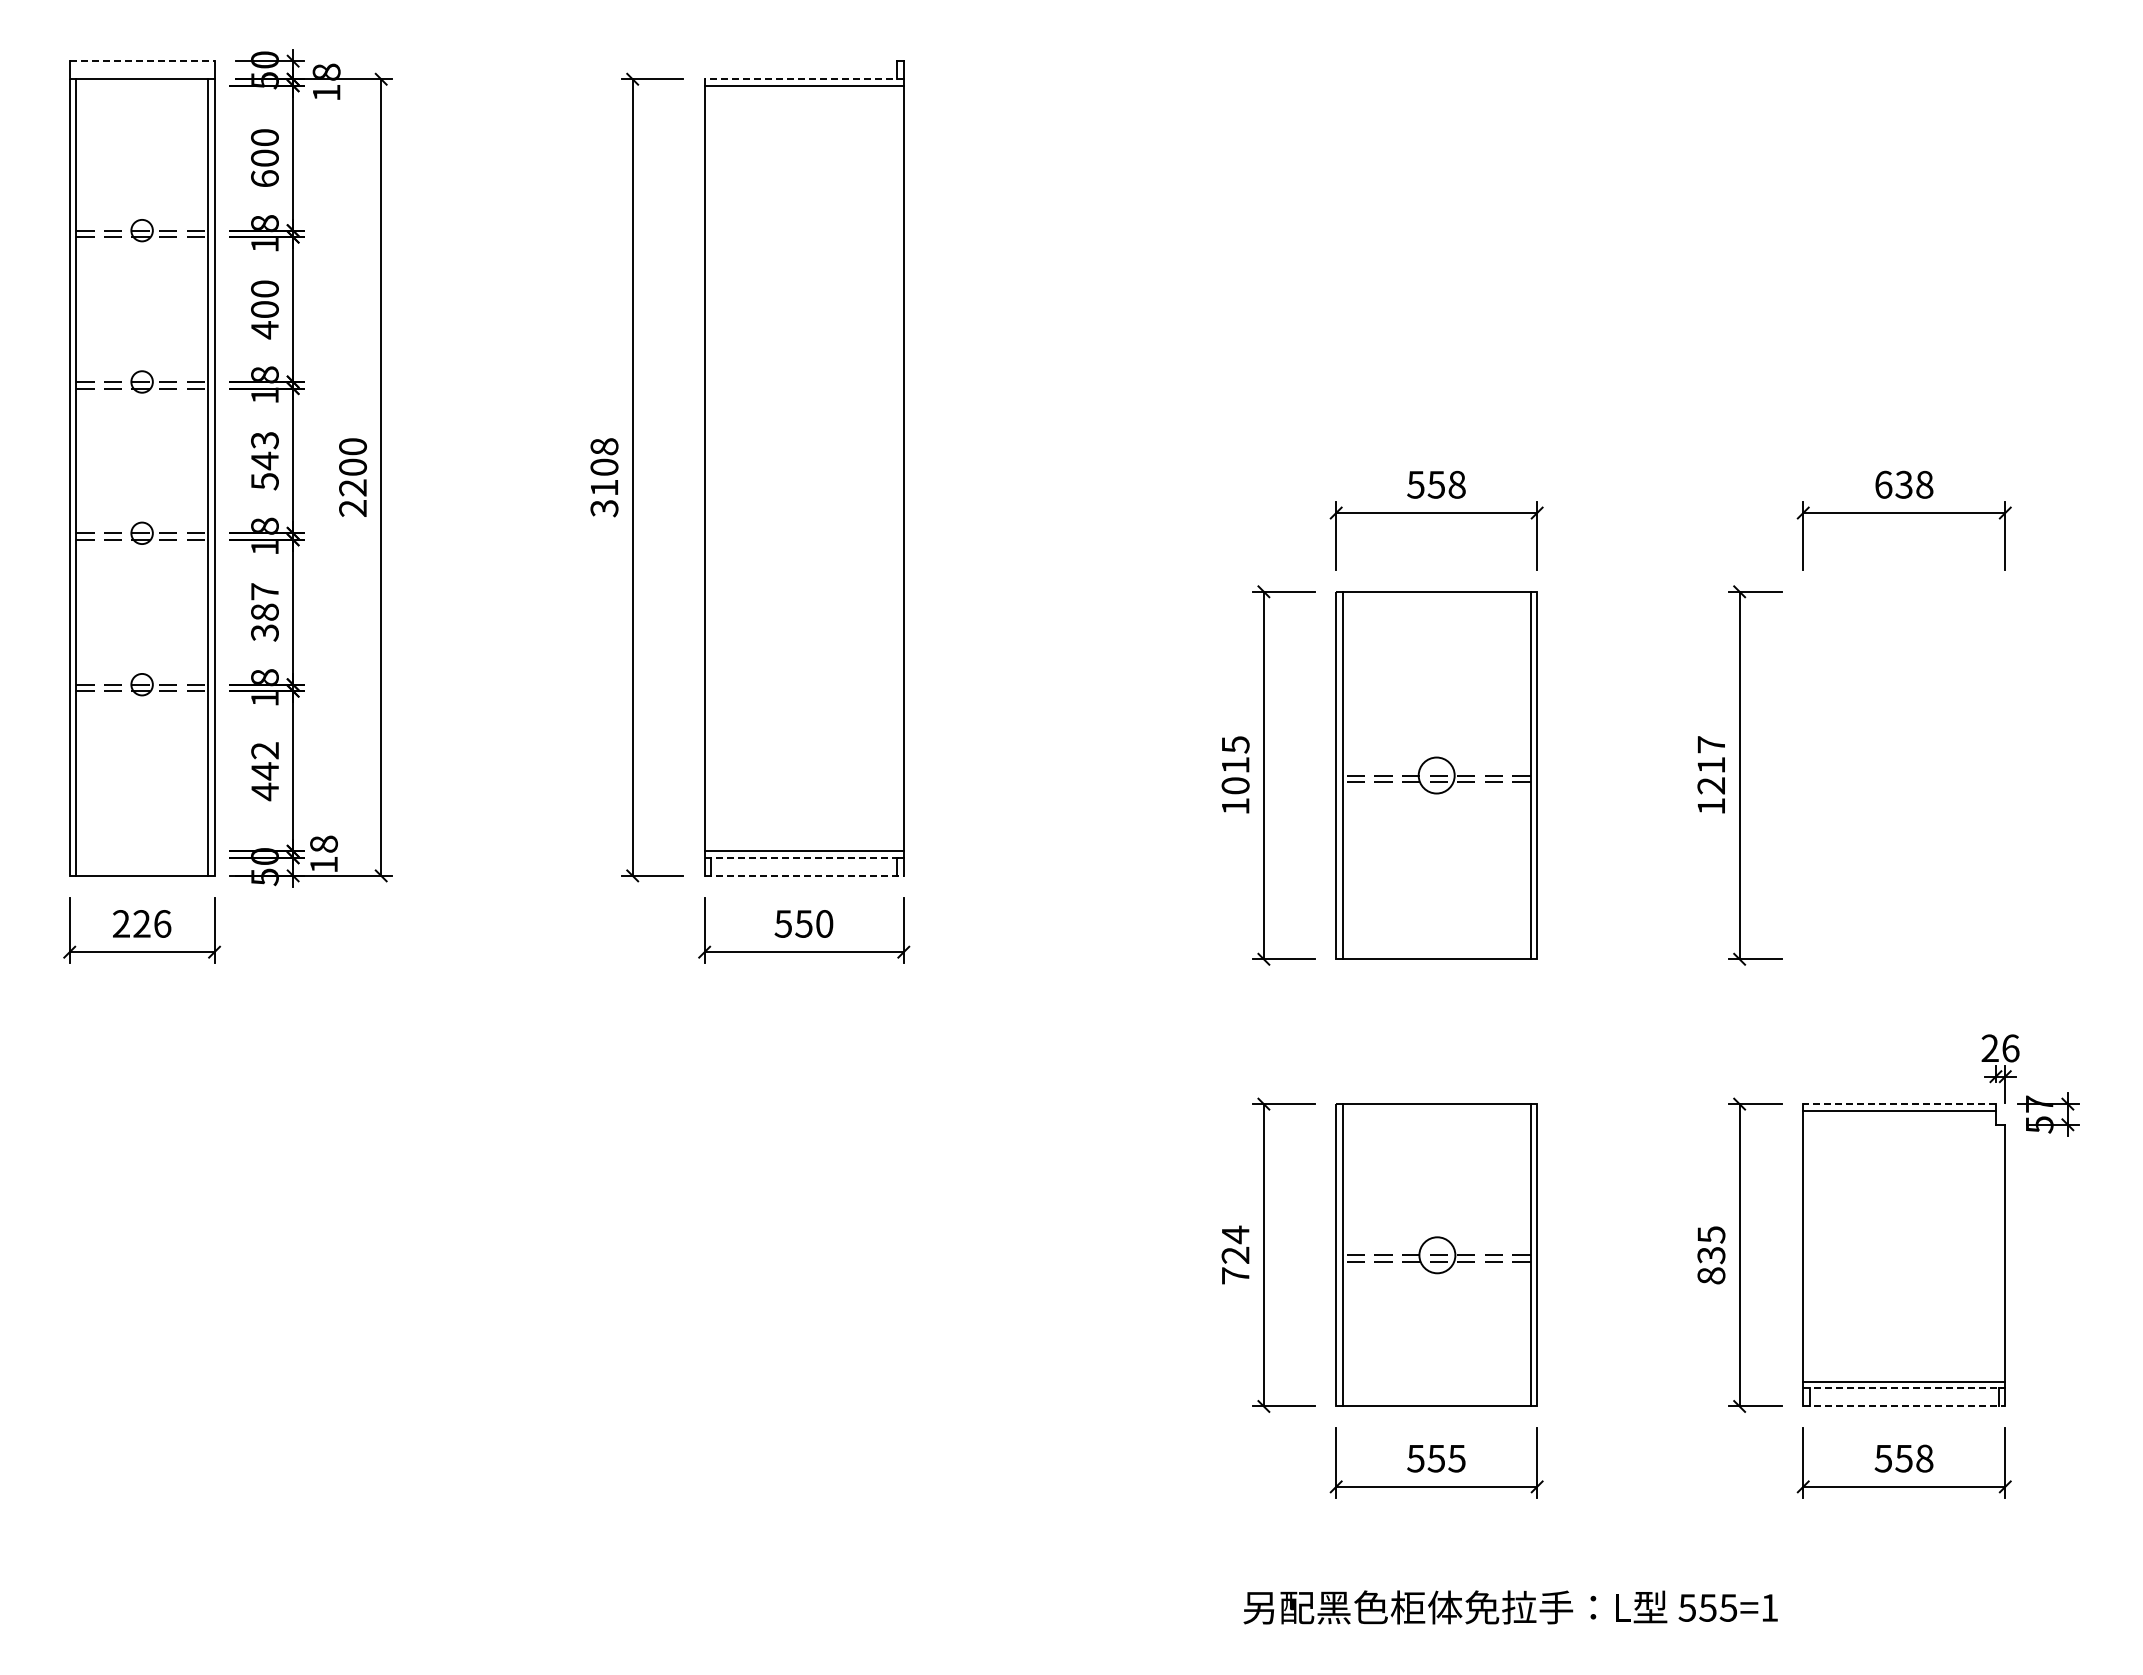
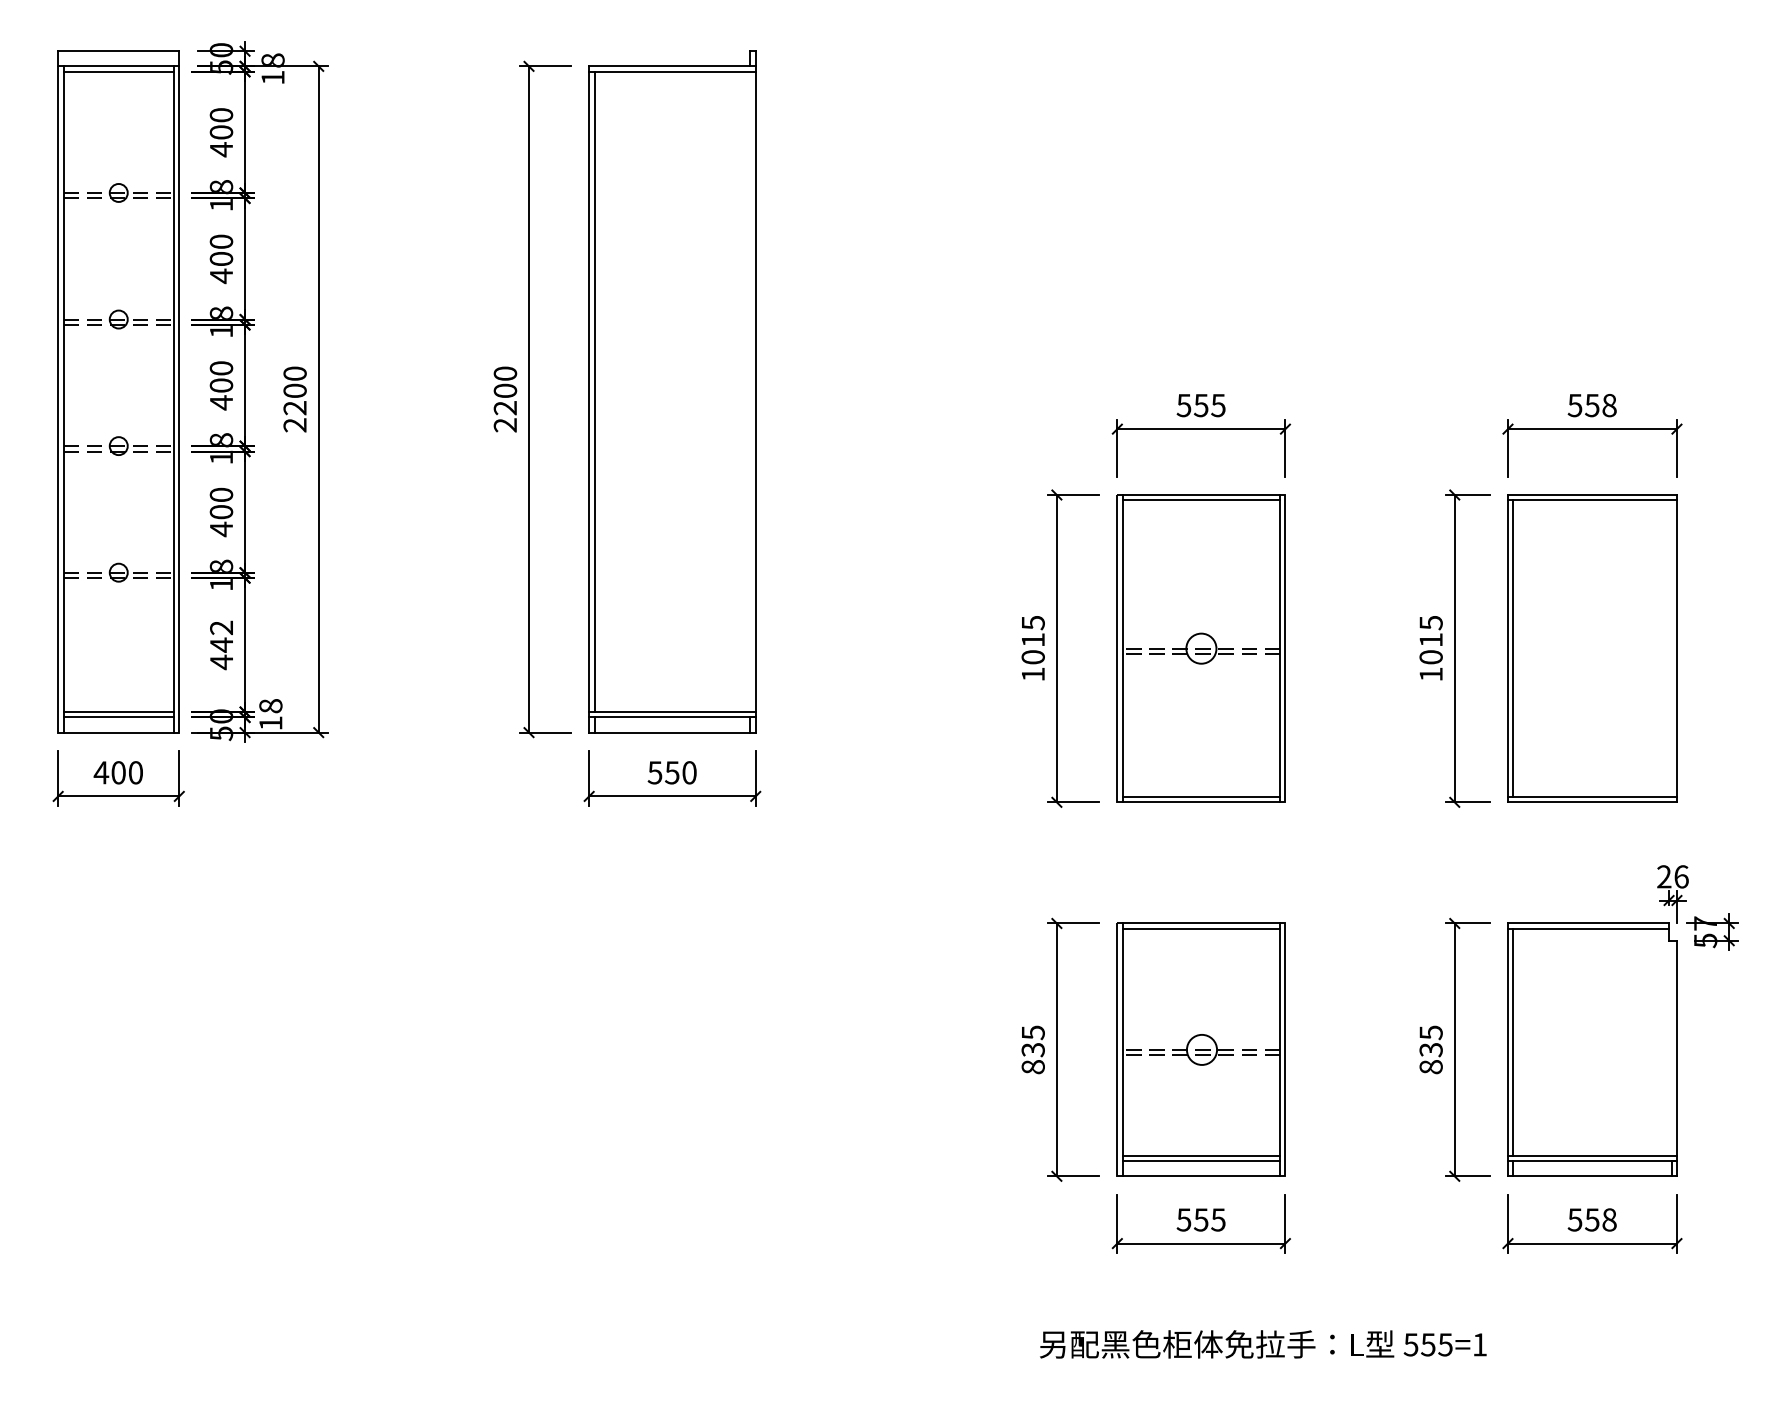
line: (142, 61) -> (119, 51), dashed -> solid
line: (804, 79) -> (672, 66), dashed -> solid
line: (142, 85) -> (119, 71), added
text: (264, 178) -> (221, 149), 600 -> 400
text: (264, 461) -> (221, 386), 543 -> 400
line: (711, 468) -> (594, 391), added
text: (604, 477) -> (505, 399), 3108 -> 2200
text: (1456, 484) -> (1217, 405), 558 -> 555
text: (1893, 484) -> (1583, 405), 638 -> 558
line: (1436, 598) -> (1201, 500), added
text: (264, 612) -> (221, 512), 387 -> 400
text: (1711, 765) -> (1431, 640), 1217 -> 1015
part: (1903, 775) -> (1591, 648), added
line: (142, 851) -> (119, 712), added
line: (142, 857) -> (119, 717), added
line: (804, 857) -> (672, 717), dashed -> solid
line: (804, 875) -> (672, 732), dashed -> solid
text: (141, 923) -> (118, 772), 226 -> 400
line: (1436, 952) -> (1201, 796), added
line: (1899, 1104) -> (1588, 923), dashed -> solid
line: (1436, 1110) -> (1201, 928), added
line: (1809, 1245) -> (1513, 1041), added
text: (1235, 1254) -> (1033, 1049), 724 -> 835
line: (1436, 1381) -> (1201, 1155), added
line: (1436, 1388) -> (1201, 1161), added
line: (1904, 1388) -> (1592, 1161), dashed -> solid
line: (1904, 1406) -> (1592, 1176), dashed -> solid

